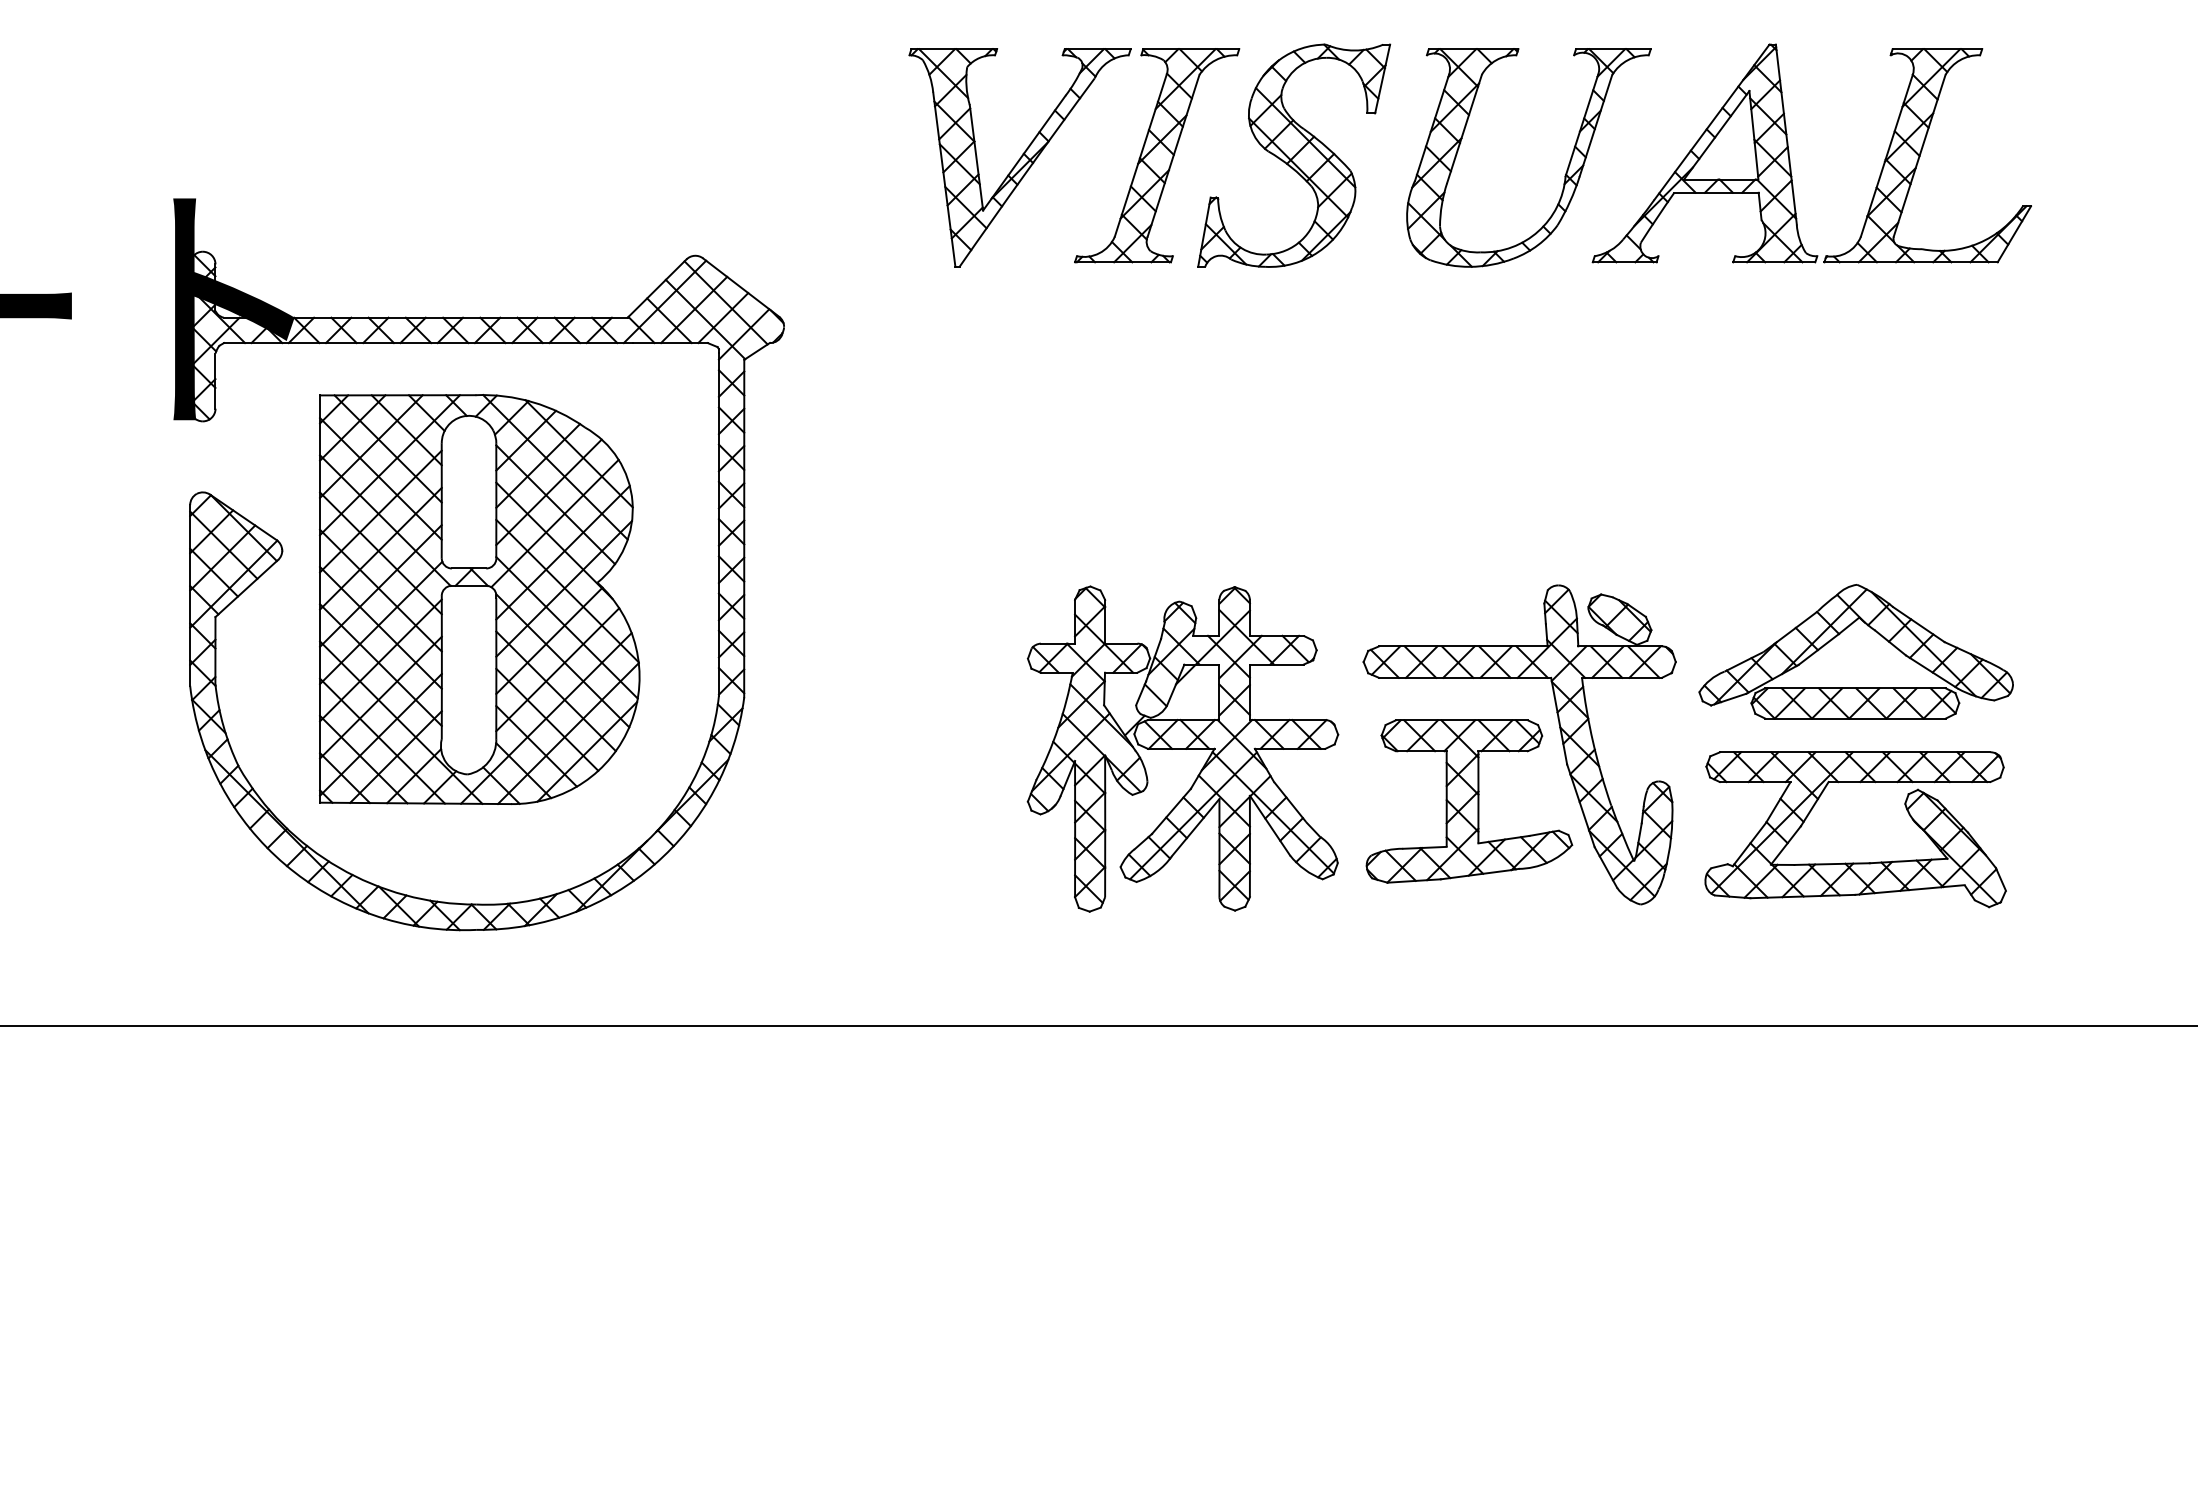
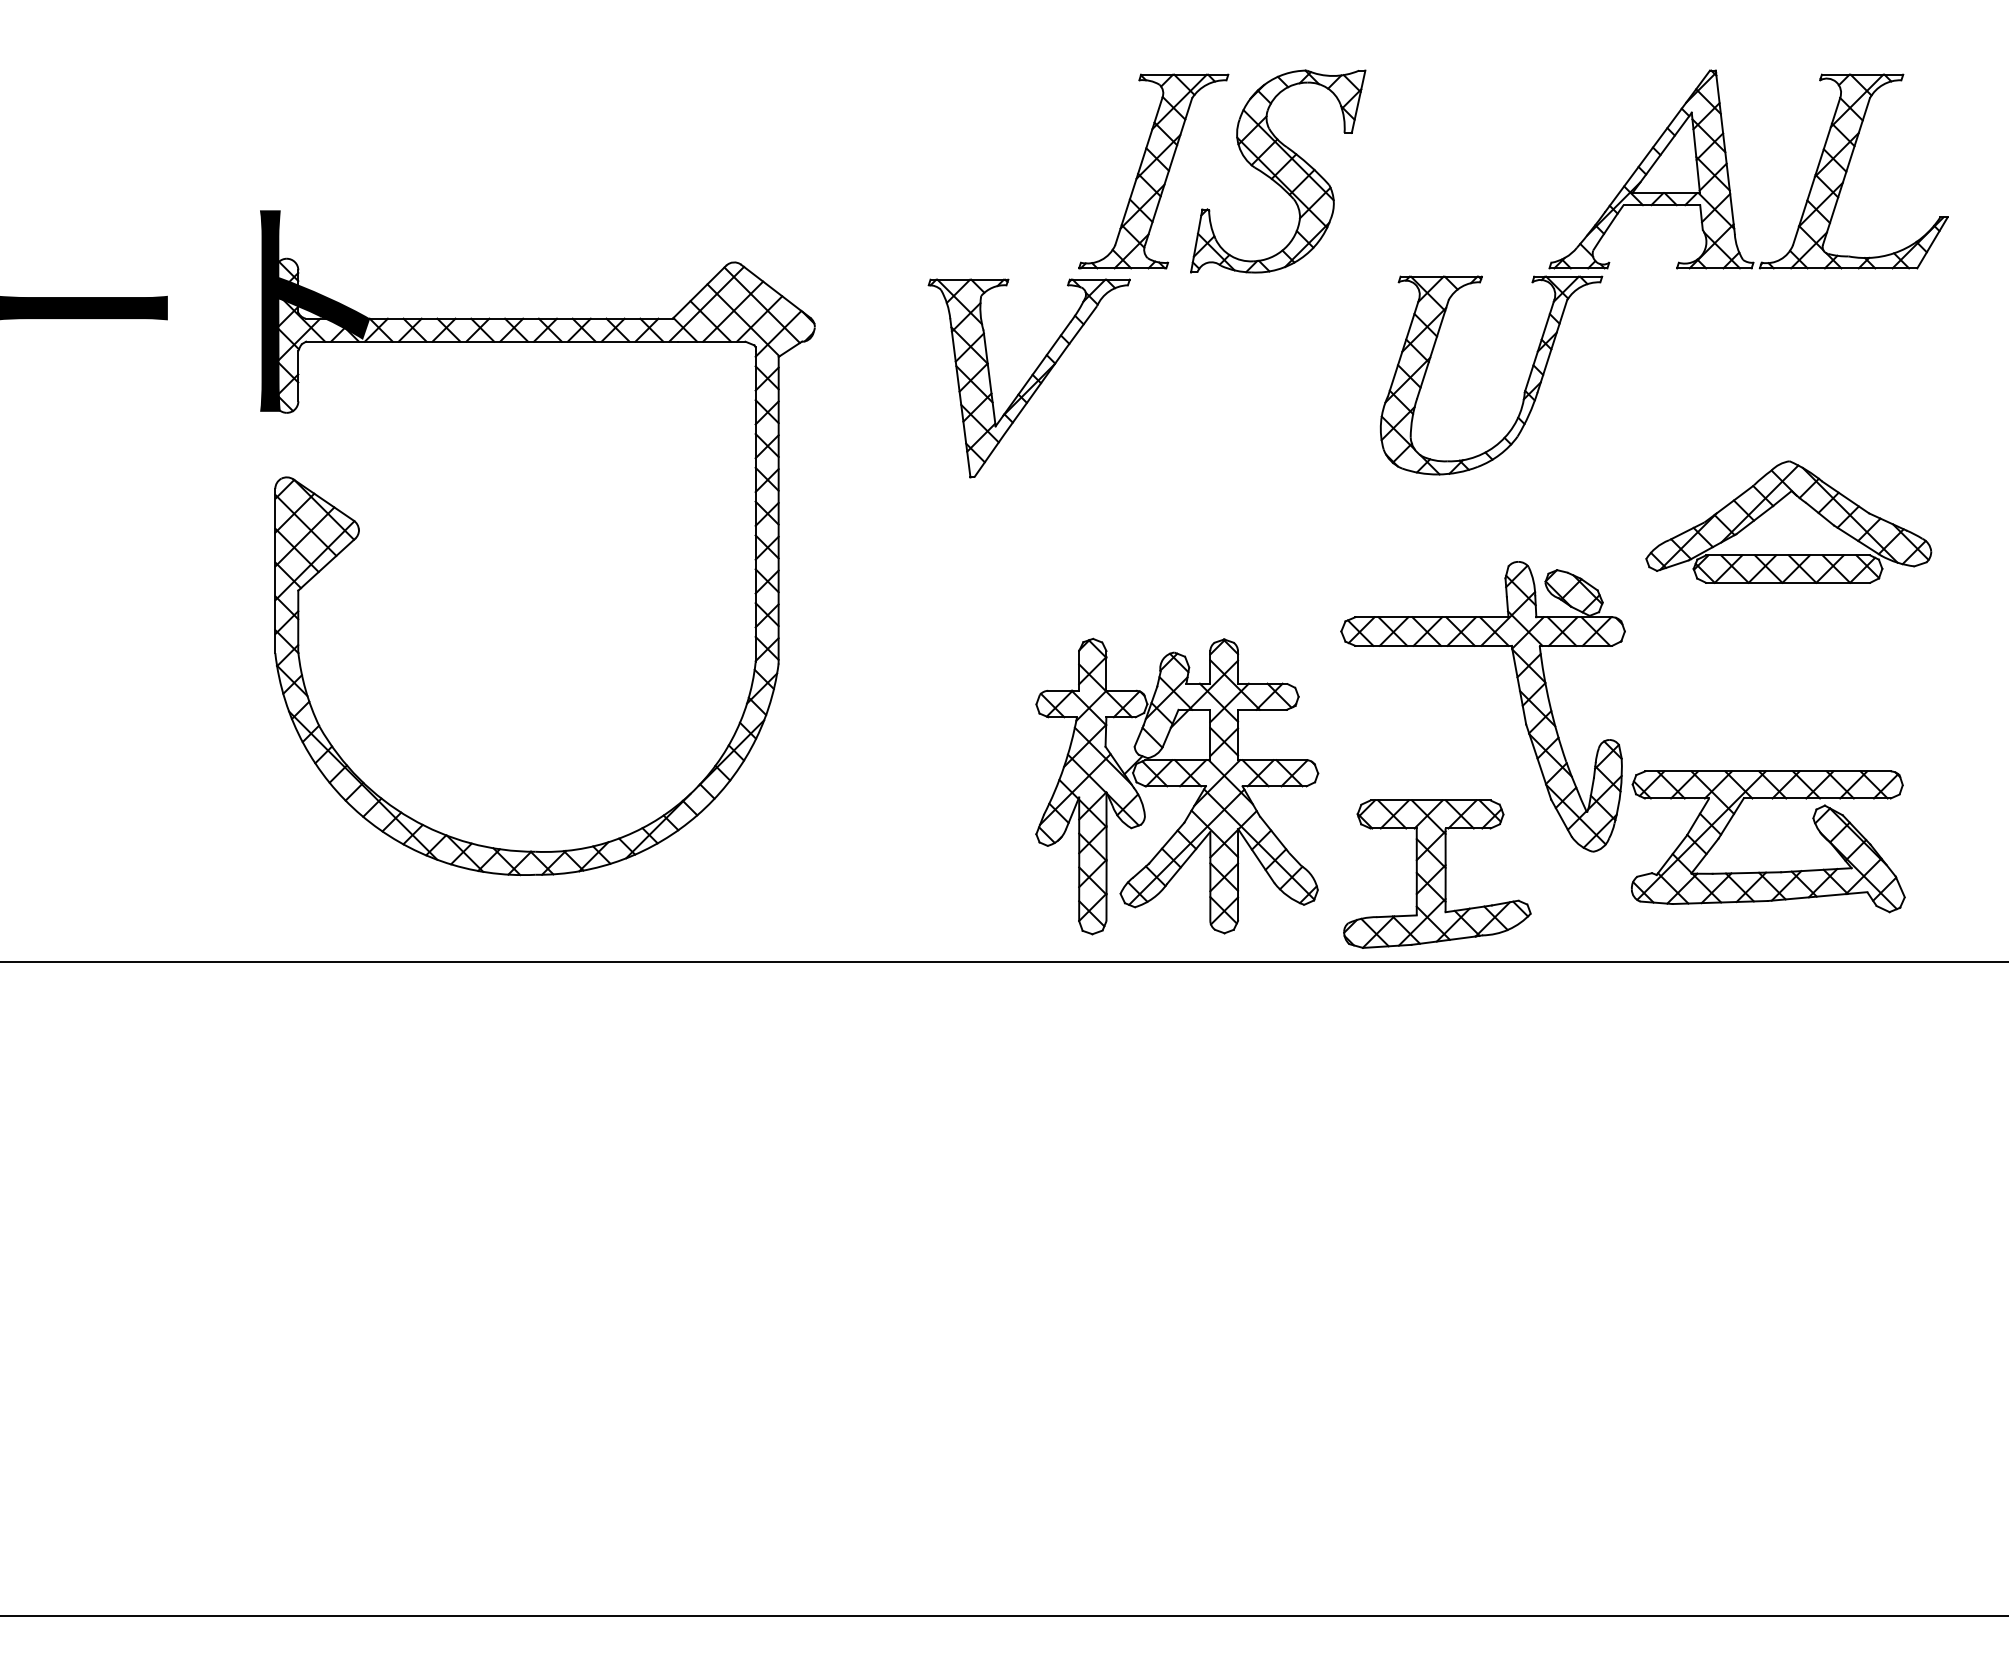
part: (1019, 157) -> (1028, 378), moved
part: (1566, 170) -> (1525, 386), moved
part: (479, 599) -> (538, 574), removed
part: (1840, 634) -> (1774, 506), moved
part: (1183, 749) -> (1177, 786), moved
part: (1469, 800) -> (1437, 873), moved
part: (1855, 862) -> (1768, 871), moved

